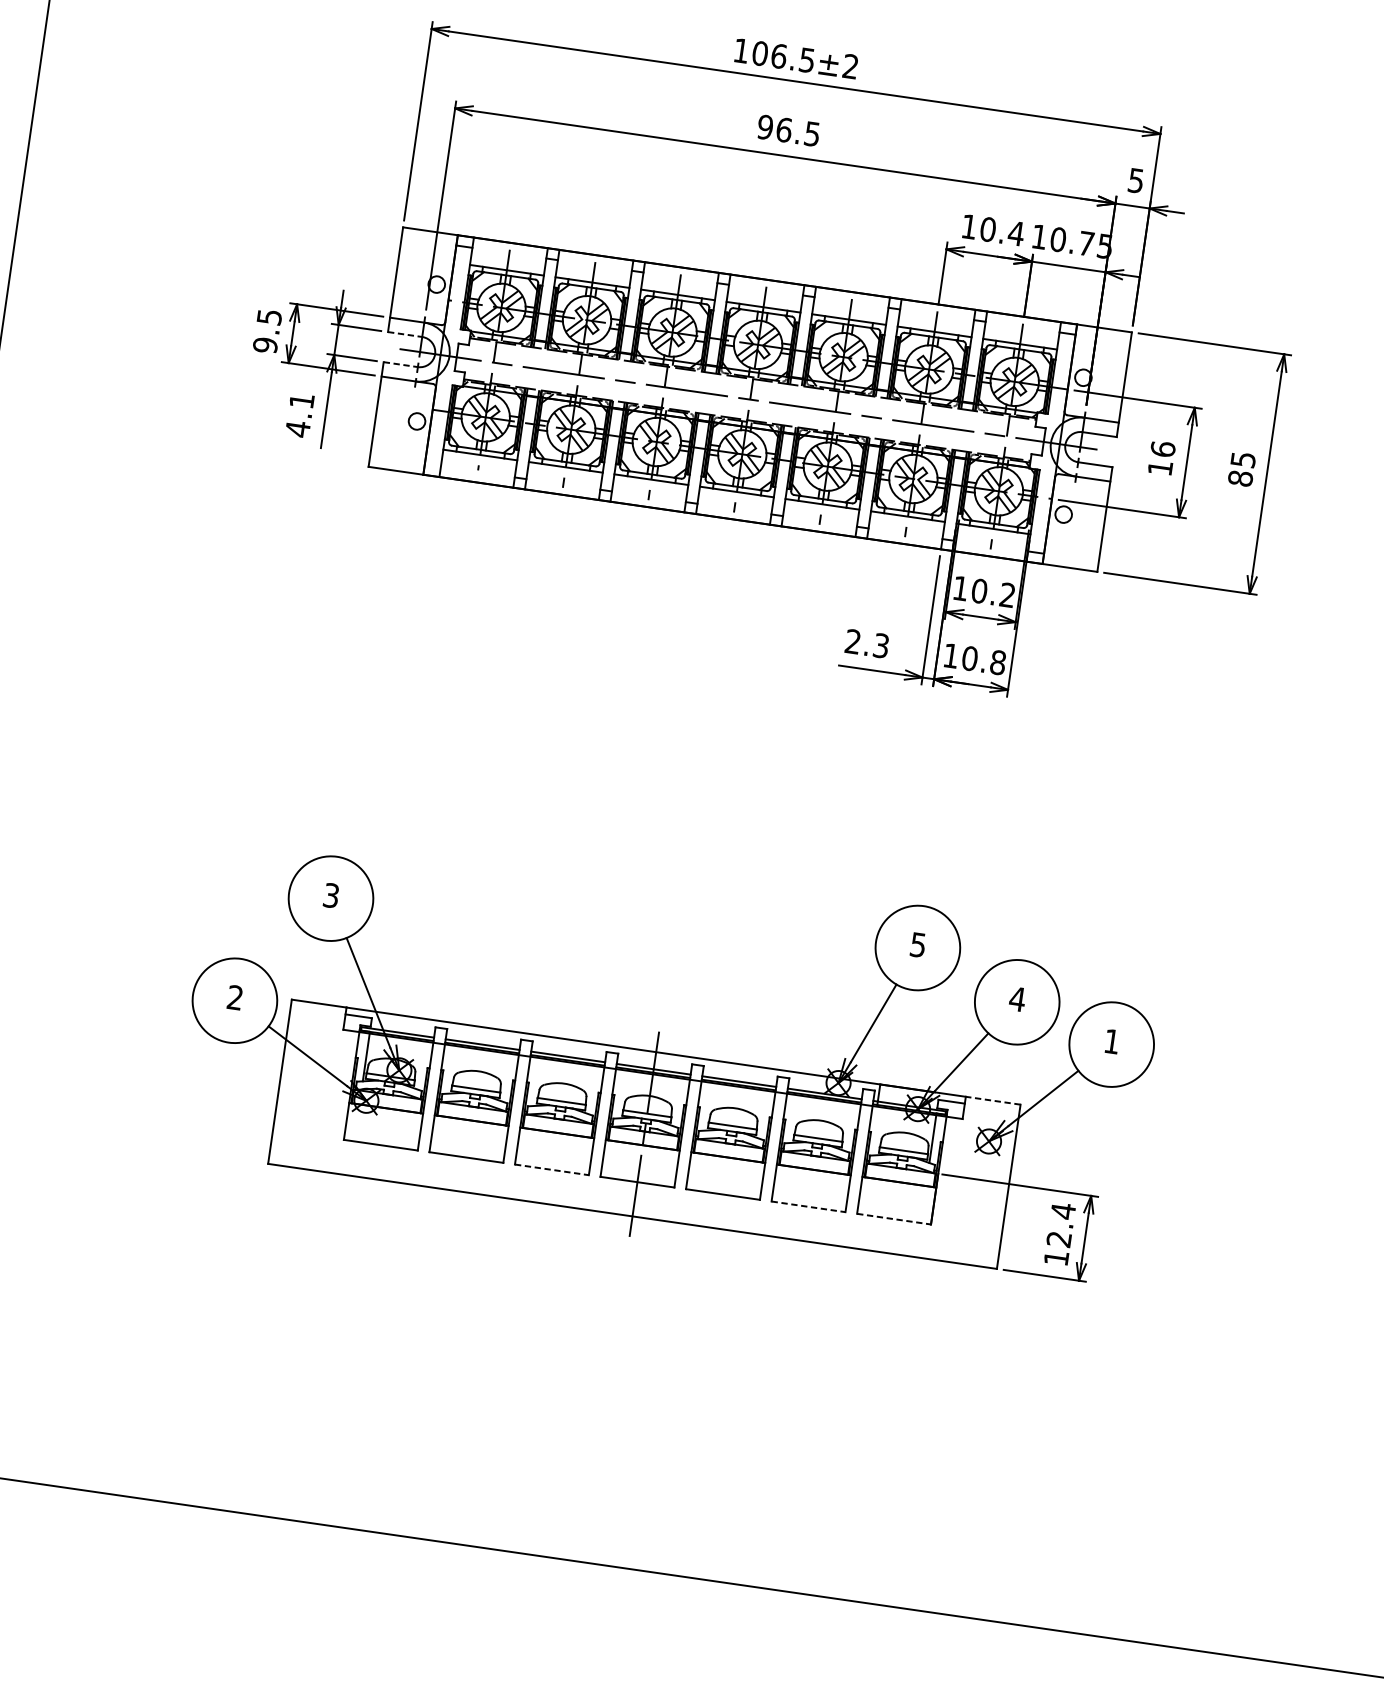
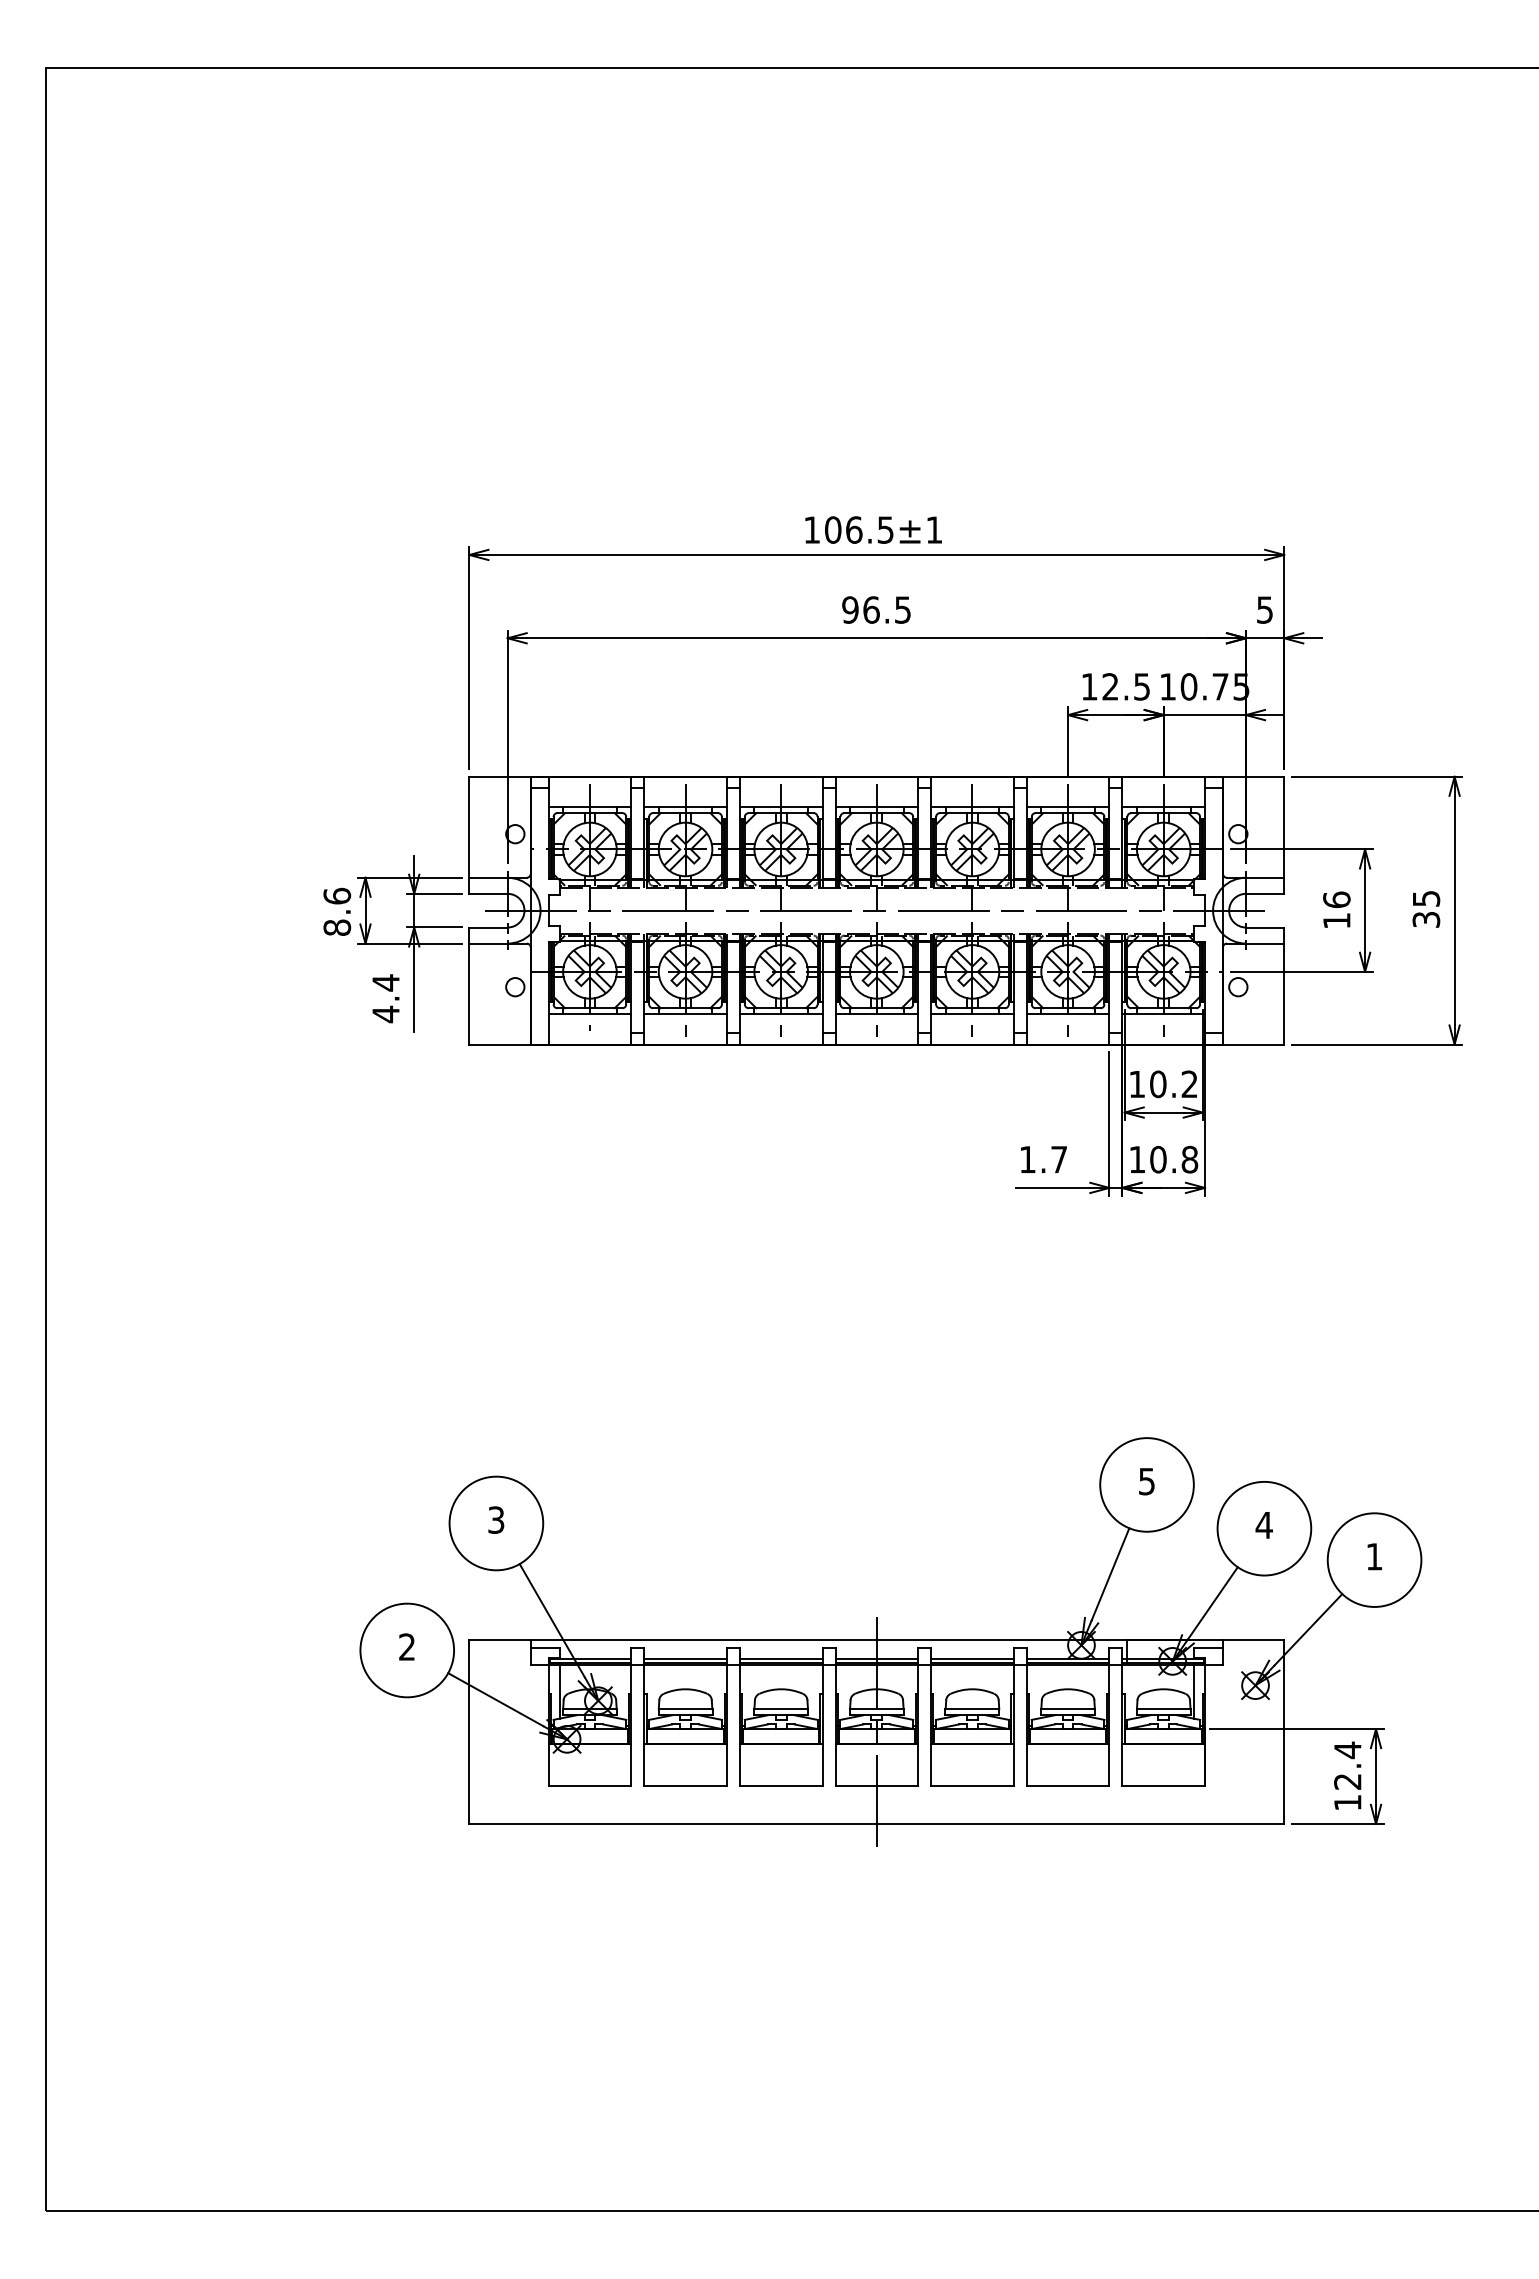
text: (850, 66) -> (933, 529), ±2 -> ±1
text: (1002, 231) -> (1126, 686), 10.4 -> 12.5
text: (267, 330) -> (337, 911), 9.5 -> 8.6
line: (406, 334) -> (489, 893), dashed -> solid
line: (401, 364) -> (489, 927), dashed -> solid
text: (301, 400) -> (385, 982), 4.1 -> 4.4
text: (1240, 478) -> (1426, 919), 85 -> 35
text: (867, 643) -> (1043, 1159), 2.3 -> 1.7
line: (993, 1100) -> (1253, 1640), dashed -> solid
line: (552, 1169) -> (781, 1785), dashed -> solid
line: (808, 1206) -> (1068, 1785), dashed -> solid
line: (894, 1219) -> (1164, 1785), dashed -> solid

